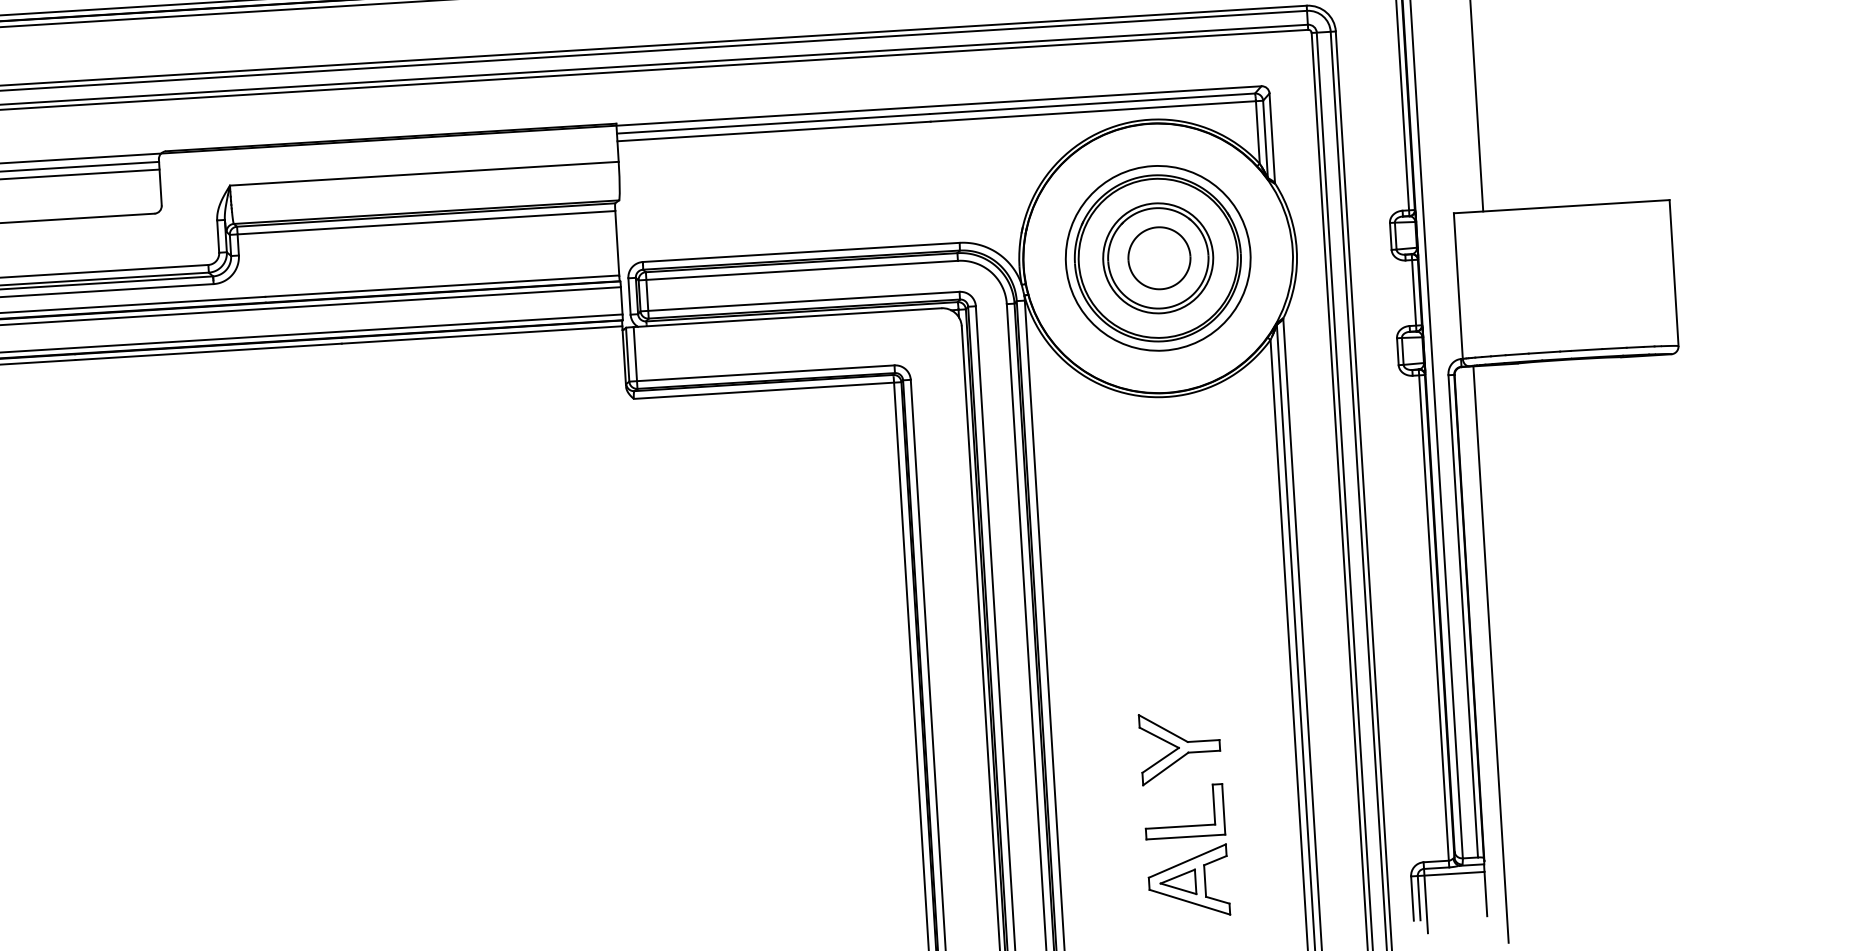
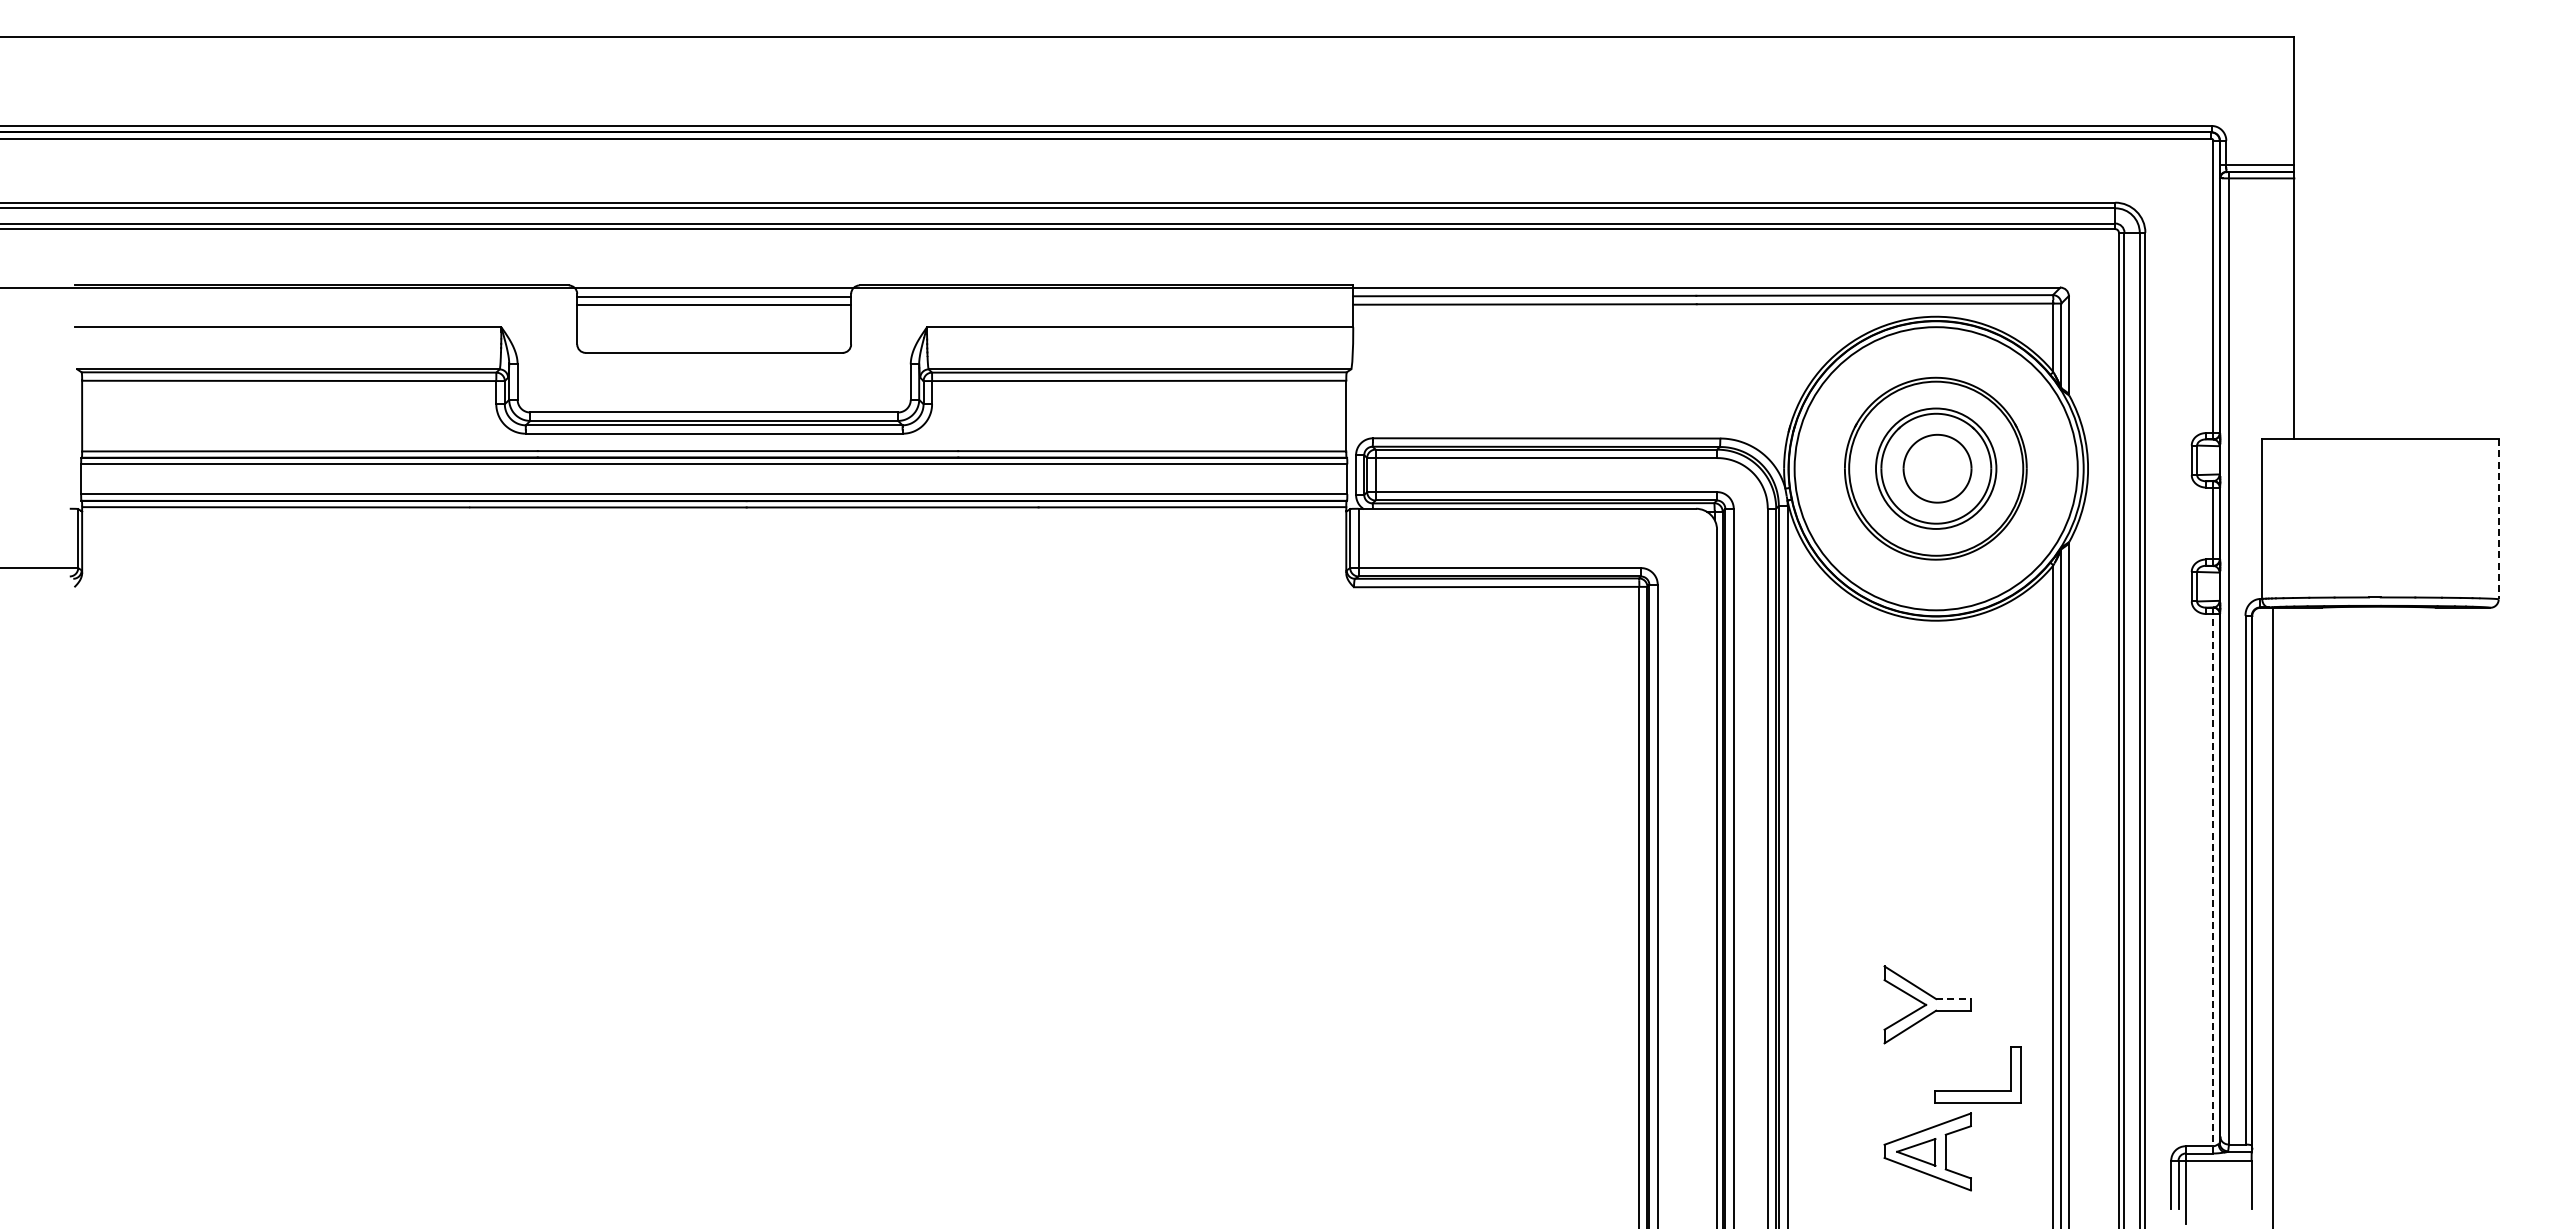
circle: (1158, 258) -> (1936, 468), size x1.4
line: (1673, 273) -> (2498, 519), solid -> dashed
line: (1434, 618) -> (2213, 880), solid -> dashed
line: (1204, 741) -> (1954, 999), solid -> dashed
part: (1184, 825) -> (1977, 1090), moved

